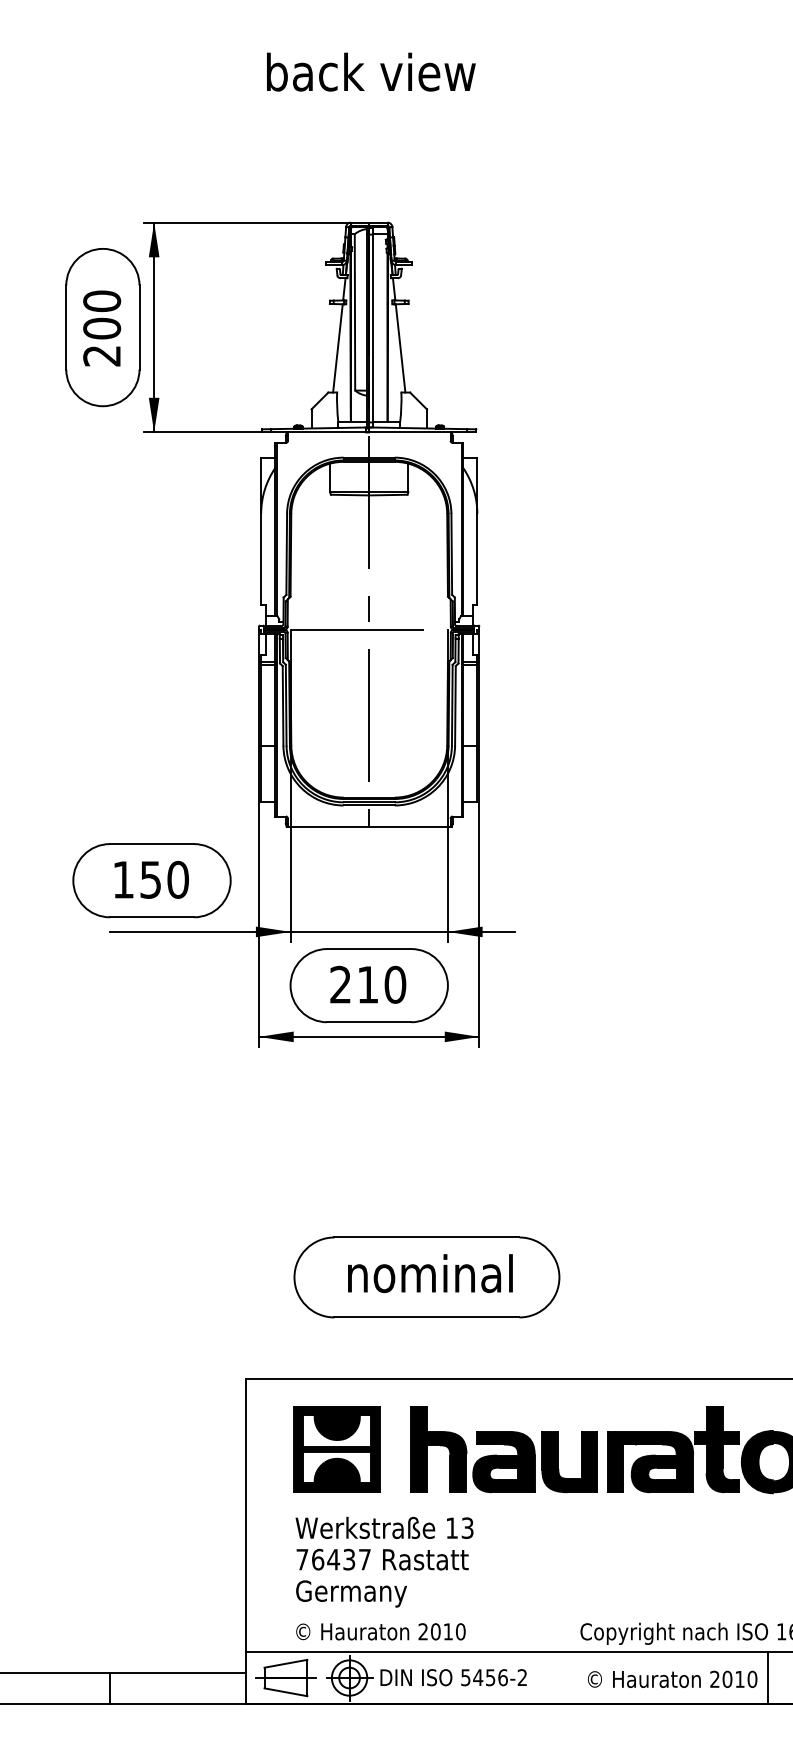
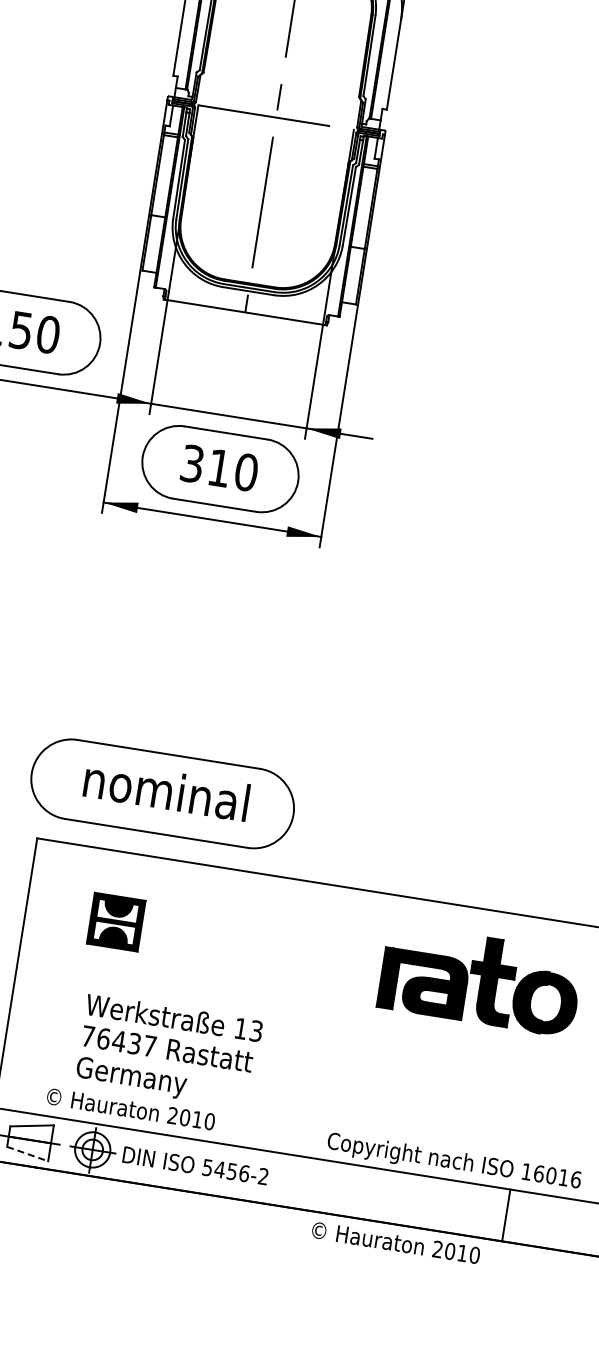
text: (340, 984) -> (192, 463), 210 -> 310
part: (426, 1277) -> (162, 793), moved
part: (336, 1449) -> (115, 922), size x0.6
part: (503, 1449) -> (280, 948), removed
text: (384, 1561) -> (169, 1051), moved
text: (672, 1678) -> (395, 1241), moved
line: (285, 1692) -> (27, 1154), solid -> dashed

